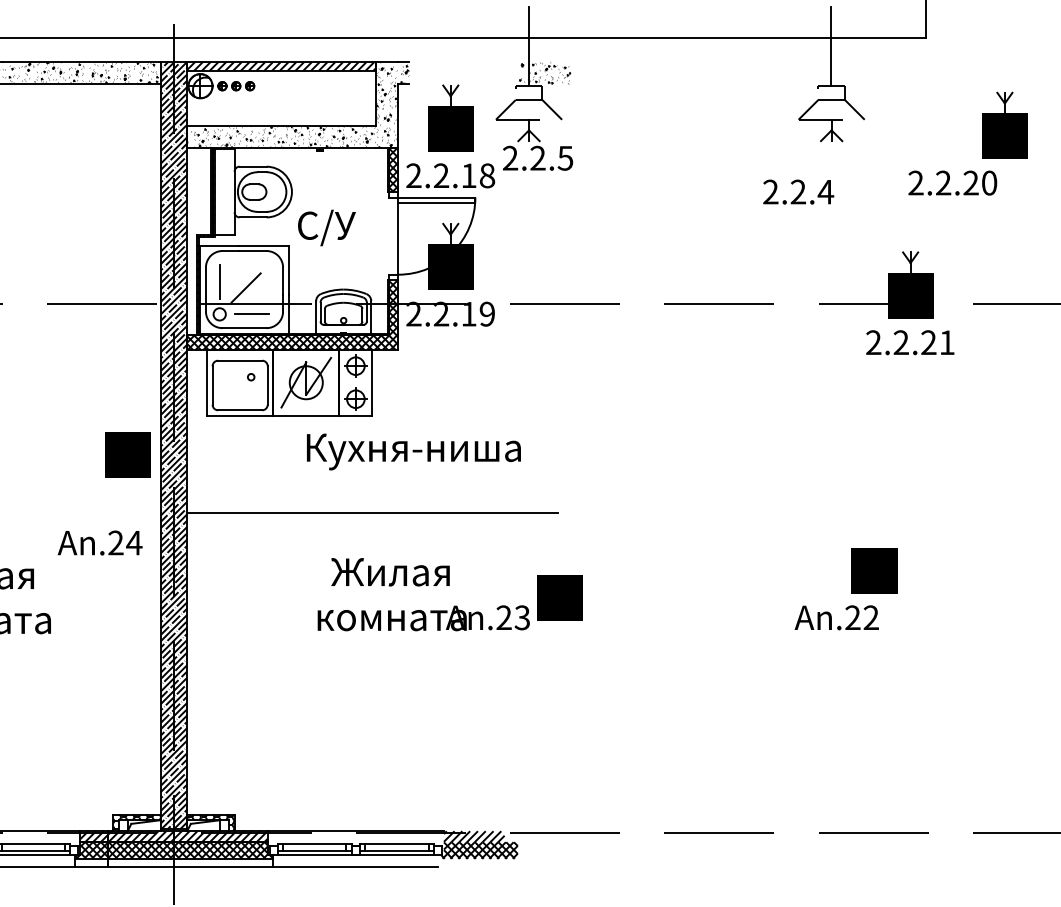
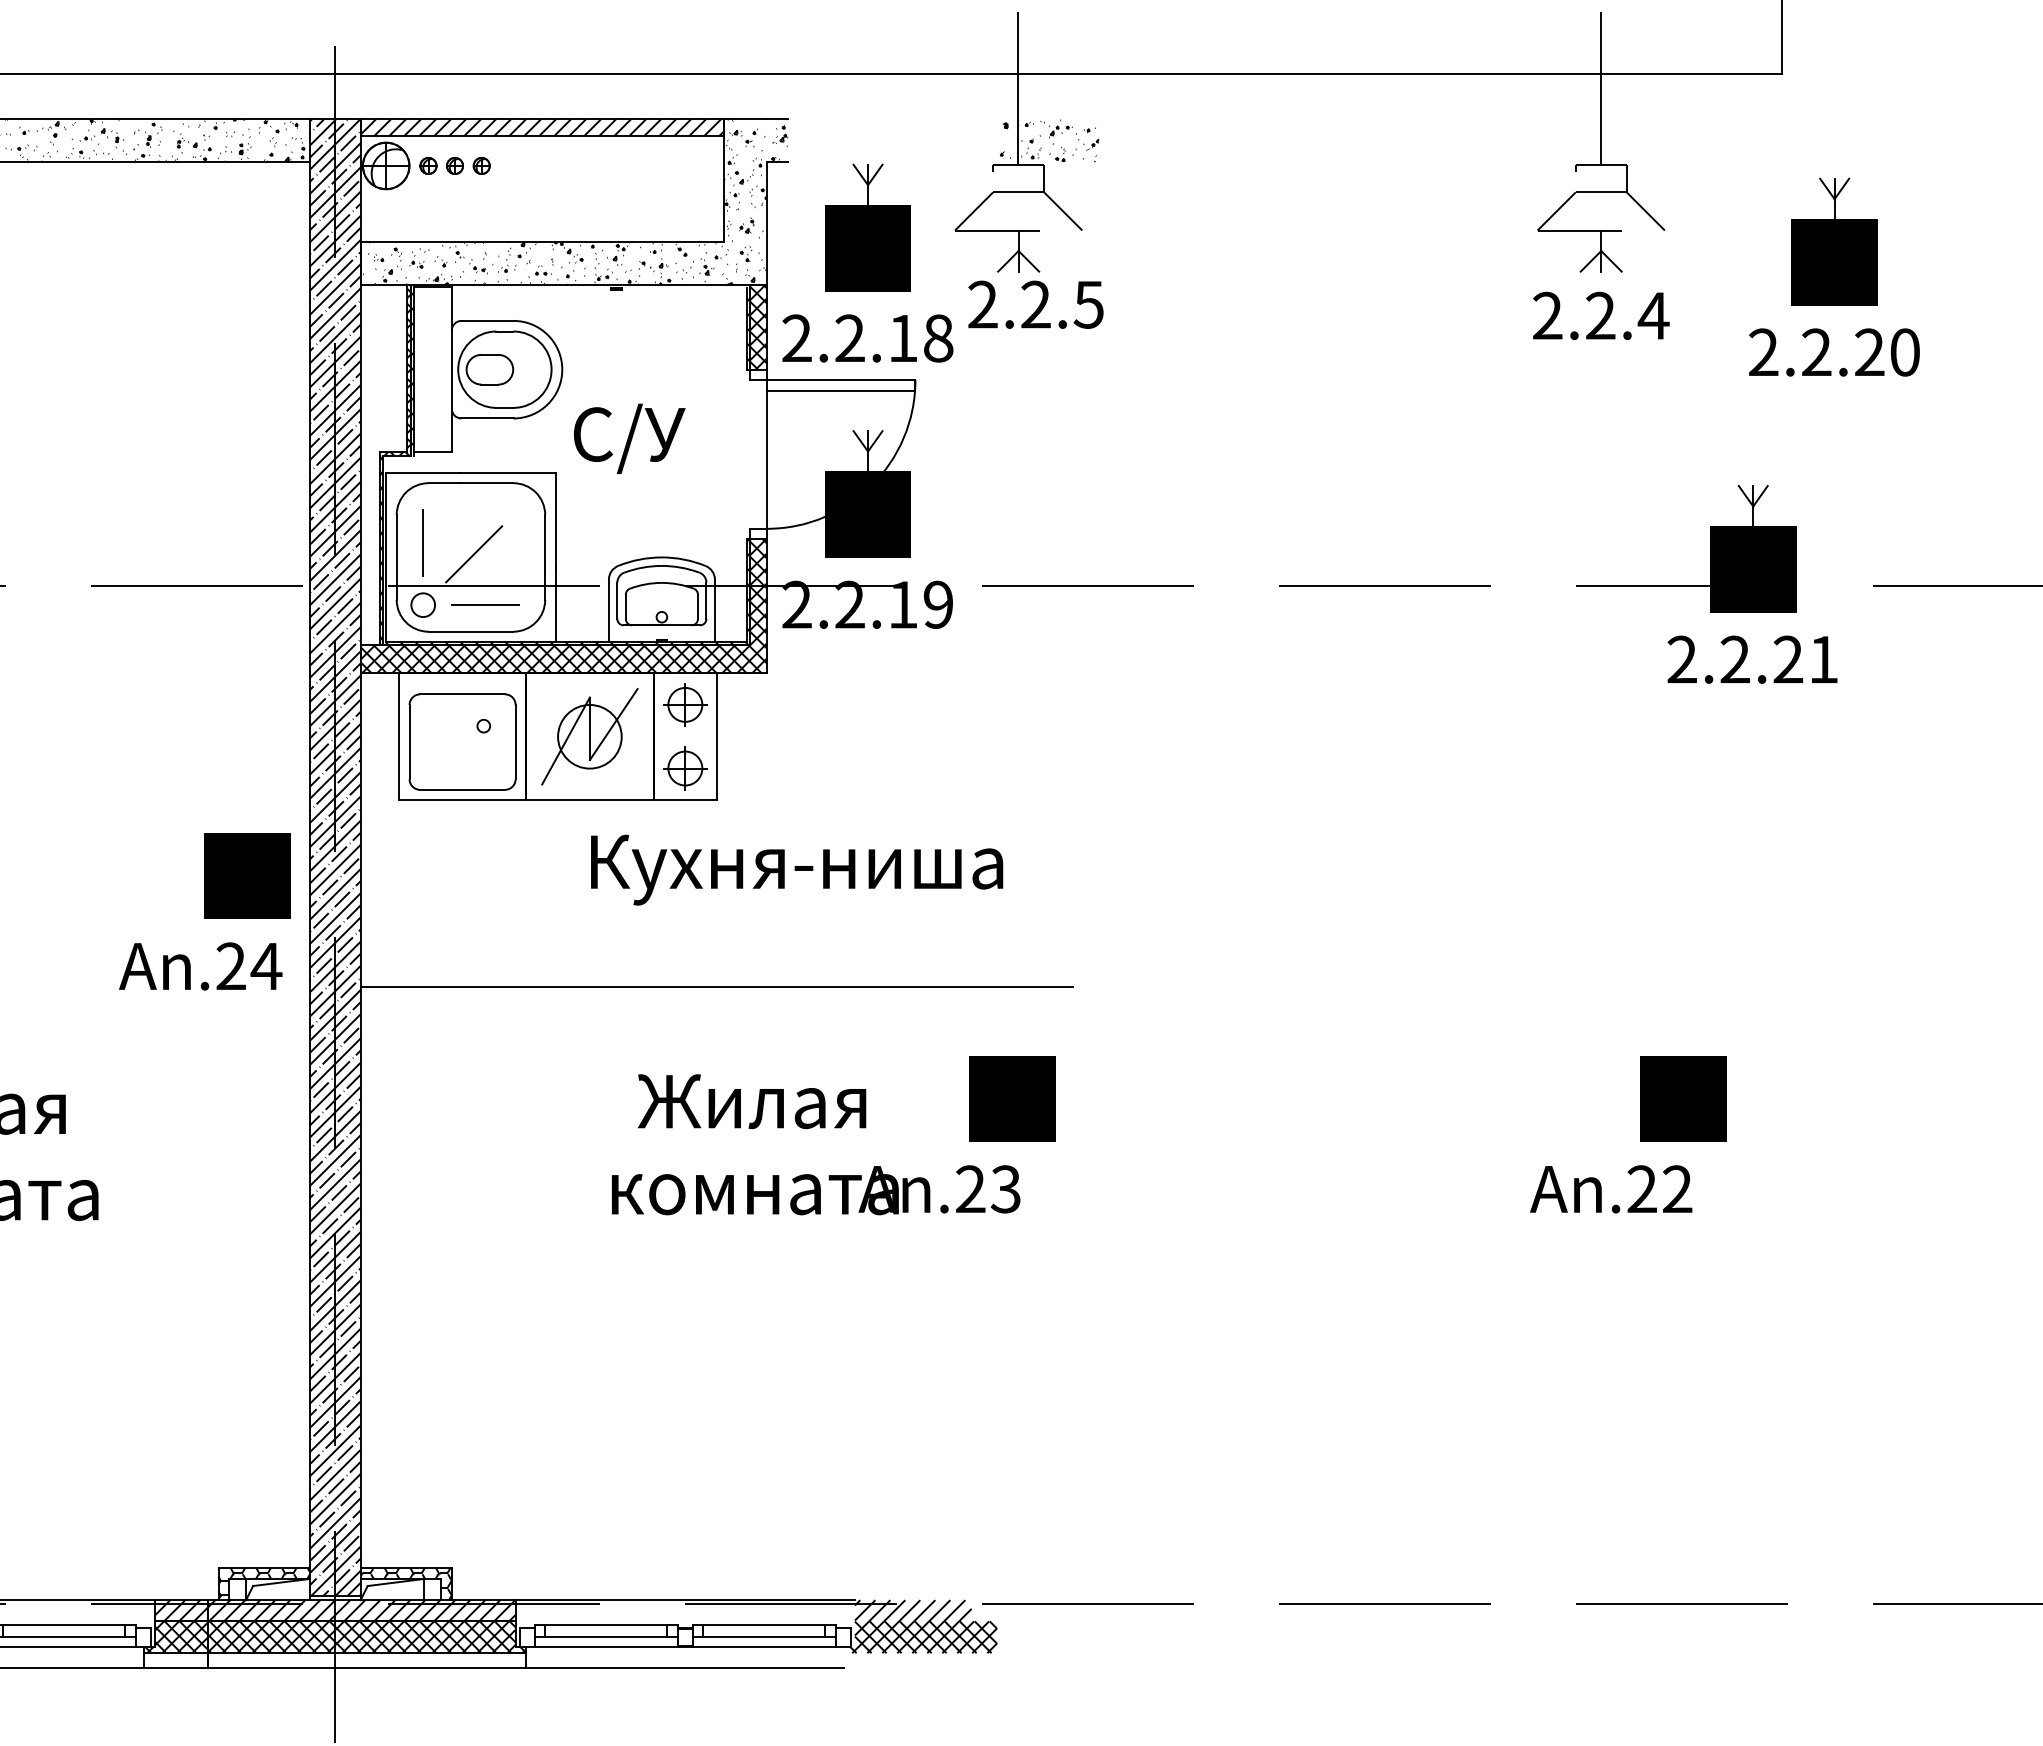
part: (1004, 124) -> (1833, 239), moved
text: (798, 191) -> (1600, 314), moved
text: (99, 542) -> (199, 965), moved
part: (559, 597) -> (1011, 1098), moved

